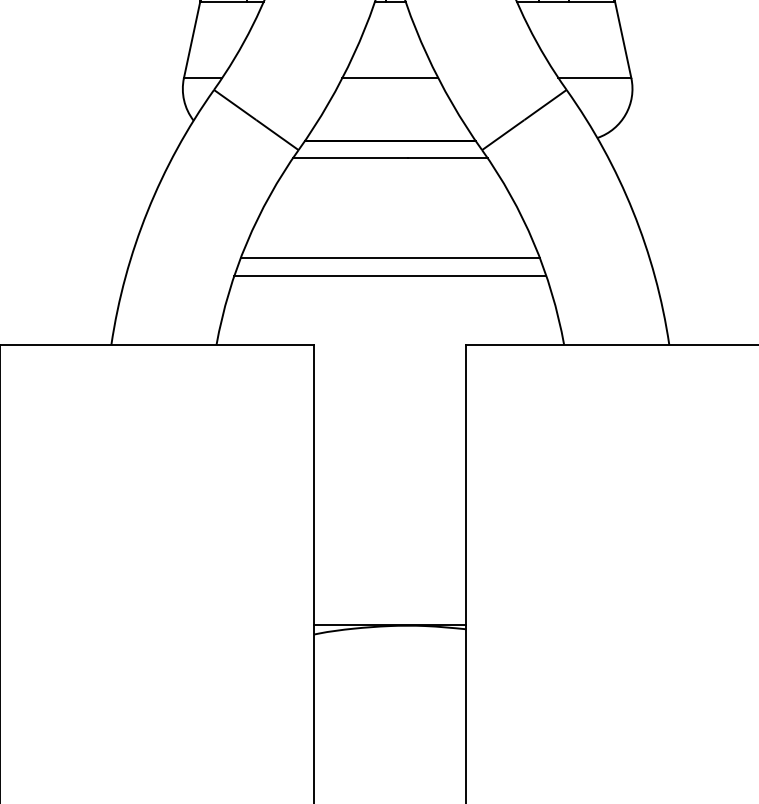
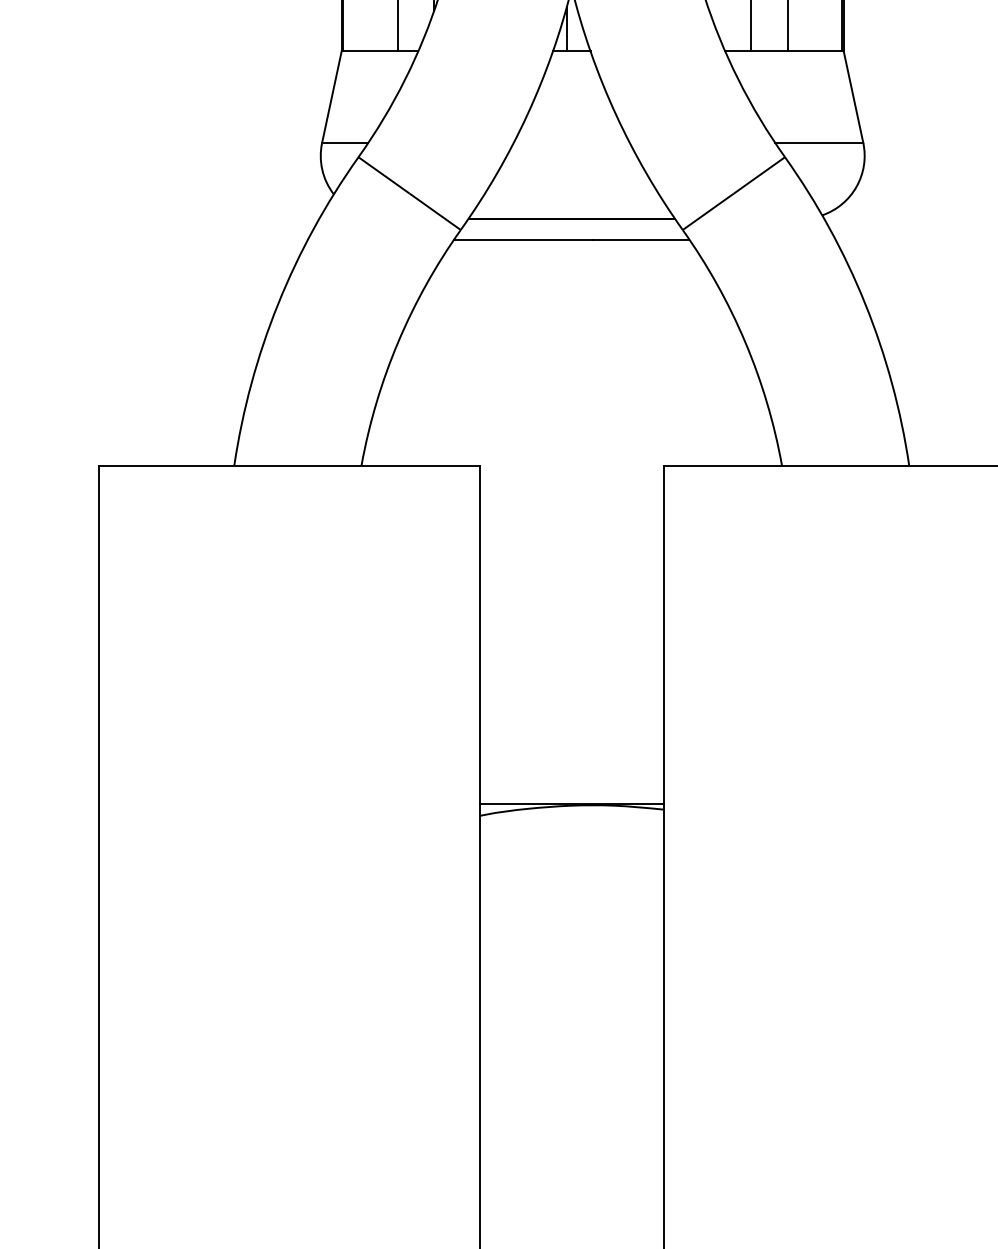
line: (390, 77) -> (571, 142), removed
line: (390, 258) -> (571, 360), removed
line: (390, 275) -> (571, 381), removed

